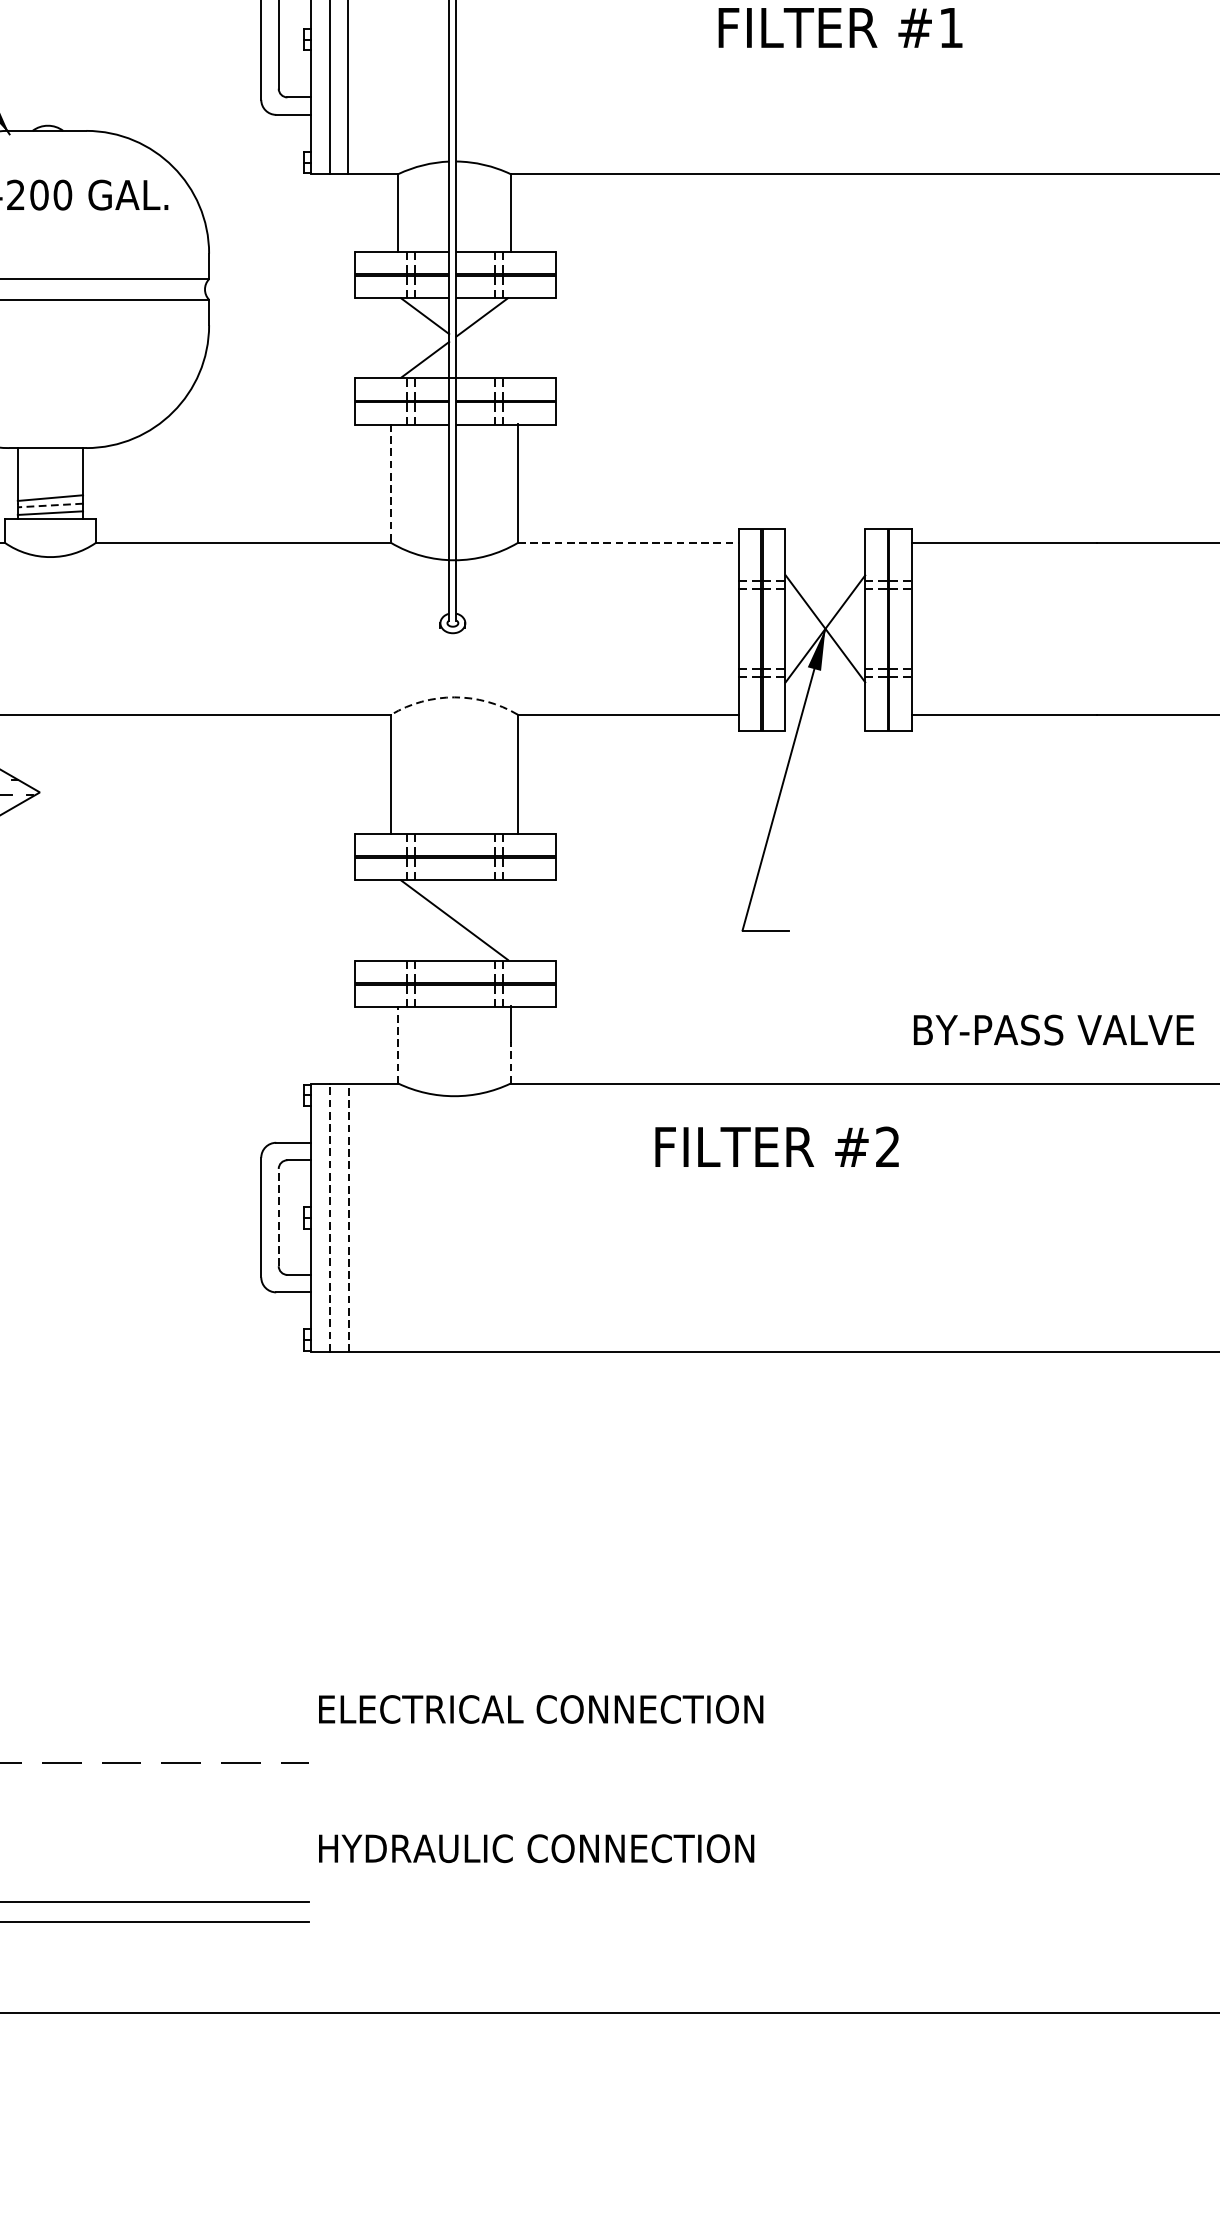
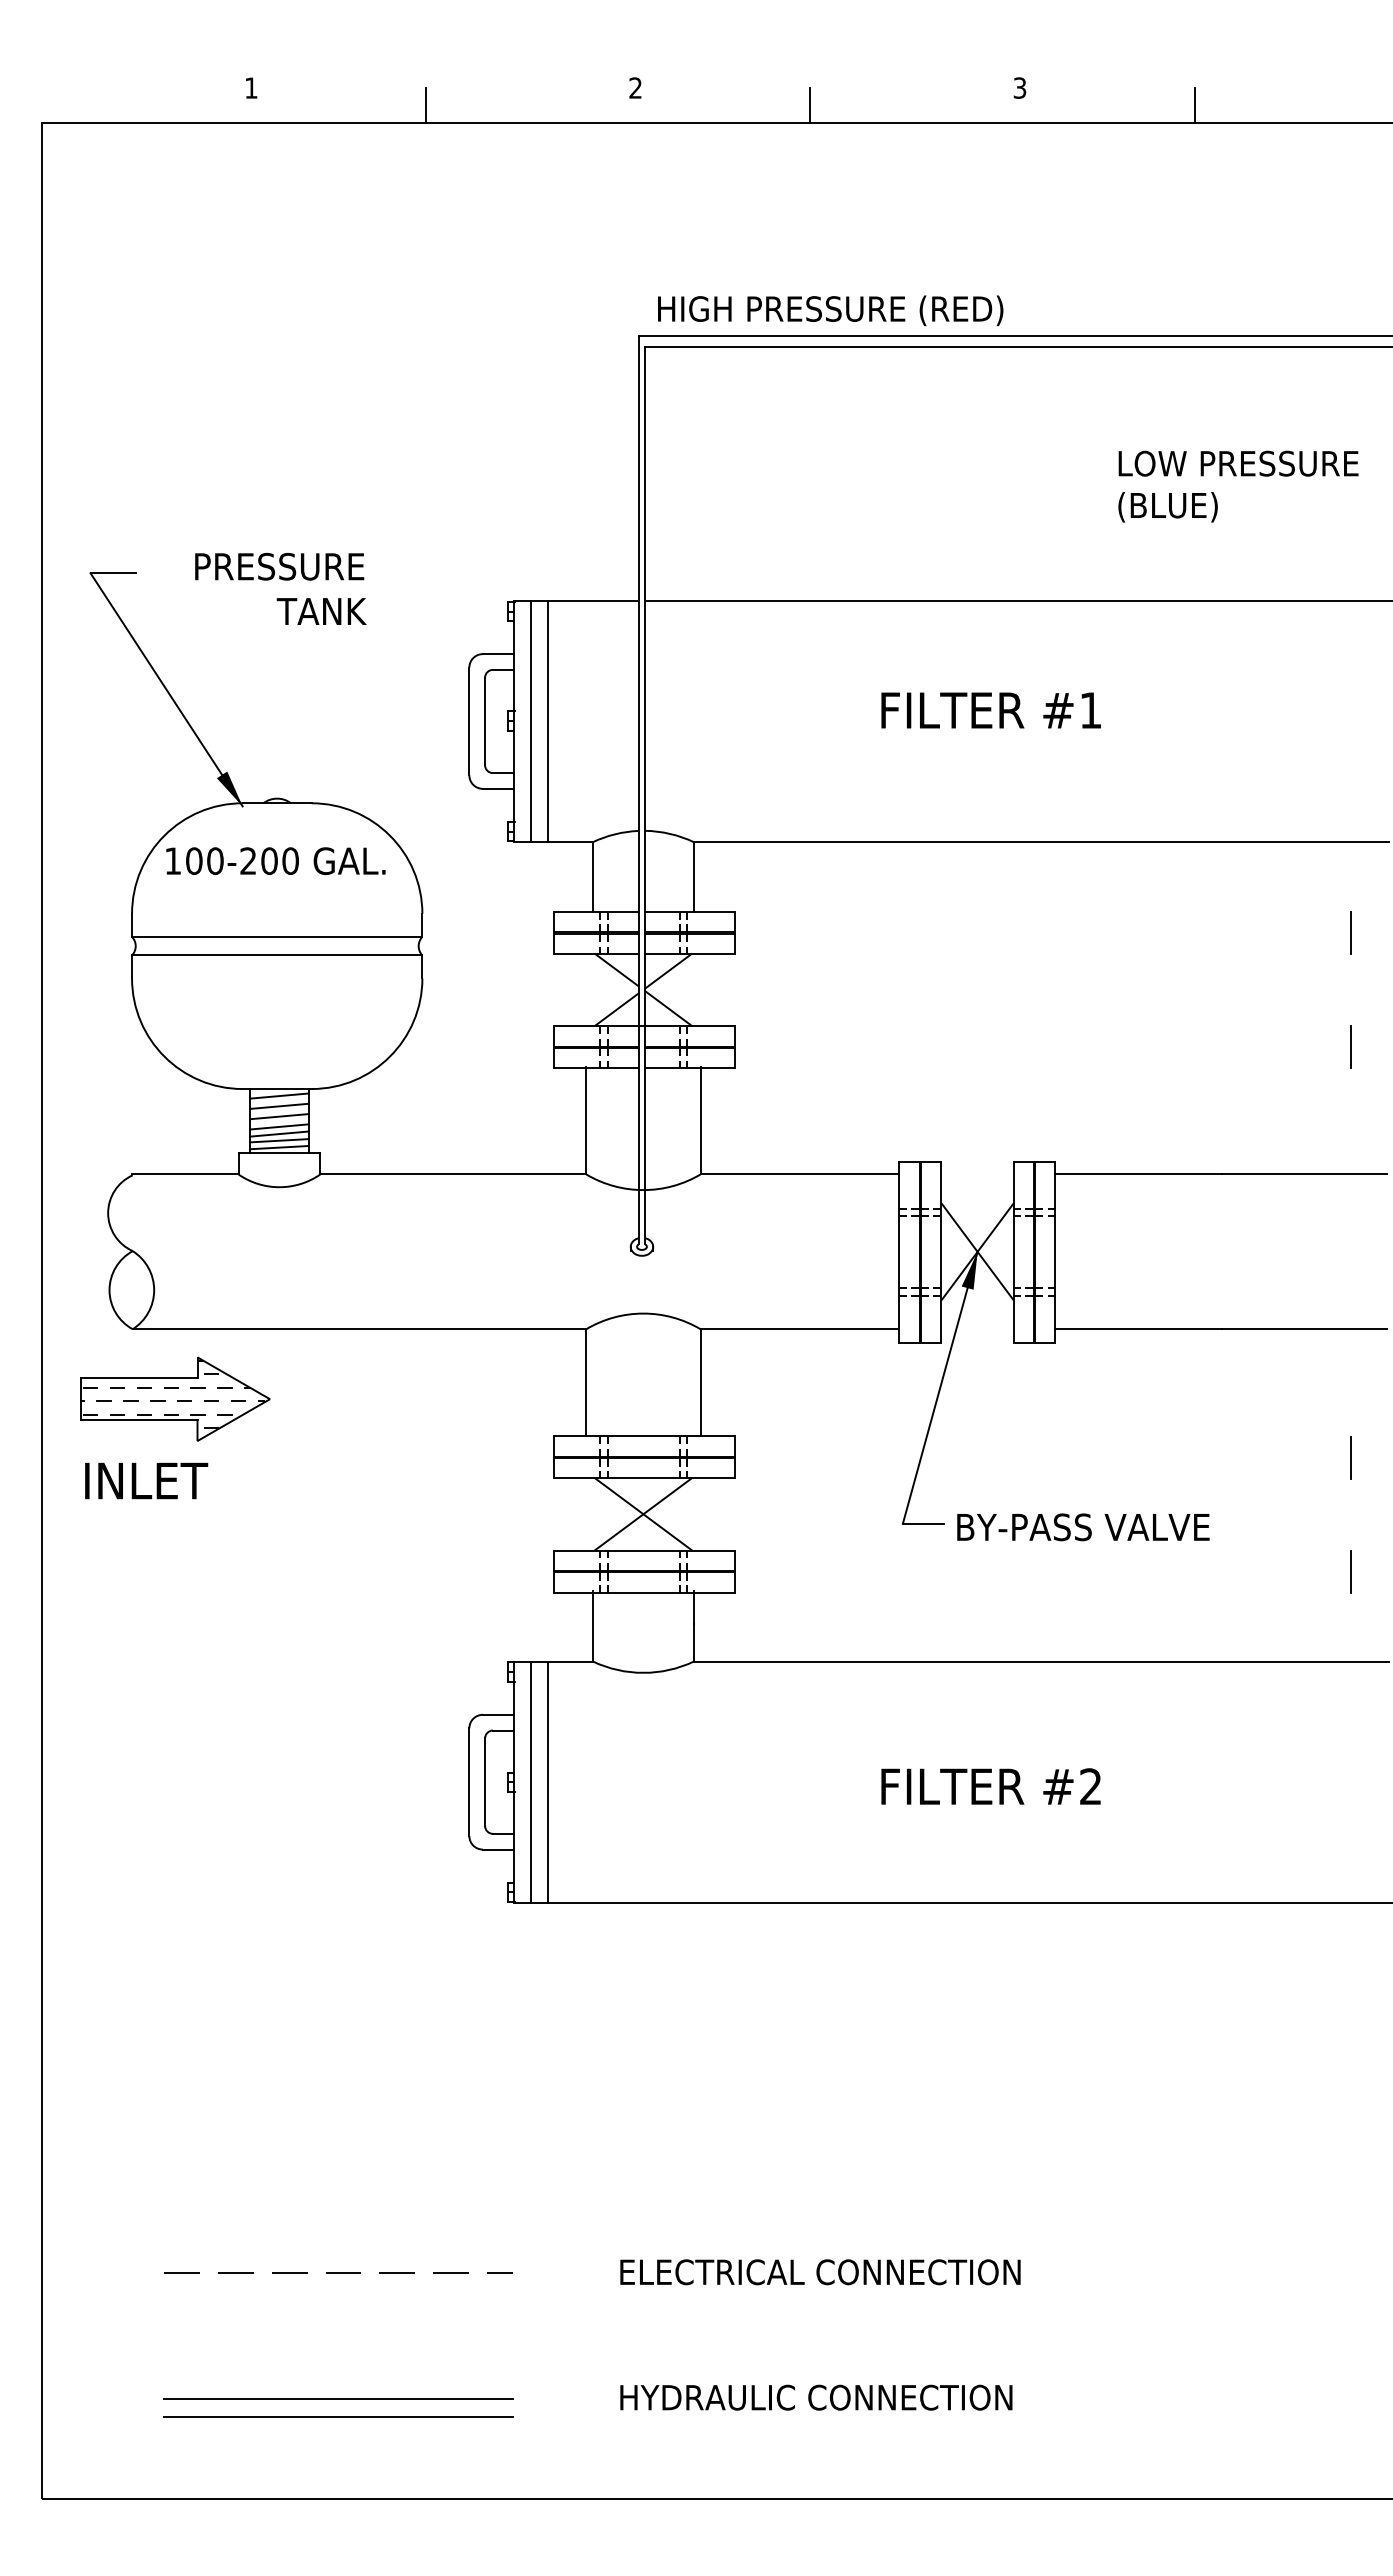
line: (482, 358) -> (668, 1008), added
line: (50, 455) -> (279, 1095), added
line: (50, 466) -> (279, 1105), added
line: (50, 478) -> (279, 1116), added
line: (391, 483) -> (586, 1120), dashed -> solid
line: (50, 489) -> (279, 1126), added
line: (49, 505) -> (278, 1140), dashed -> solid
line: (628, 542) -> (800, 1174), dashed -> solid
arc: (454, 697) -> (643, 1313), dashed -> solid
line: (454, 920) -> (643, 1514), added
text: (1054, 1030) -> (1083, 1527), moved
line: (397, 1043) -> (592, 1625), dashed -> solid
line: (510, 1062) -> (693, 1642), dashed -> solid
text: (776, 1146) -> (990, 1786), moved
line: (279, 1217) -> (485, 1782), dashed -> solid
line: (330, 1217) -> (531, 1782), dashed -> solid
line: (349, 1217) -> (548, 1782), dashed -> solid
text: (541, 1778) -> (820, 2334), moved

